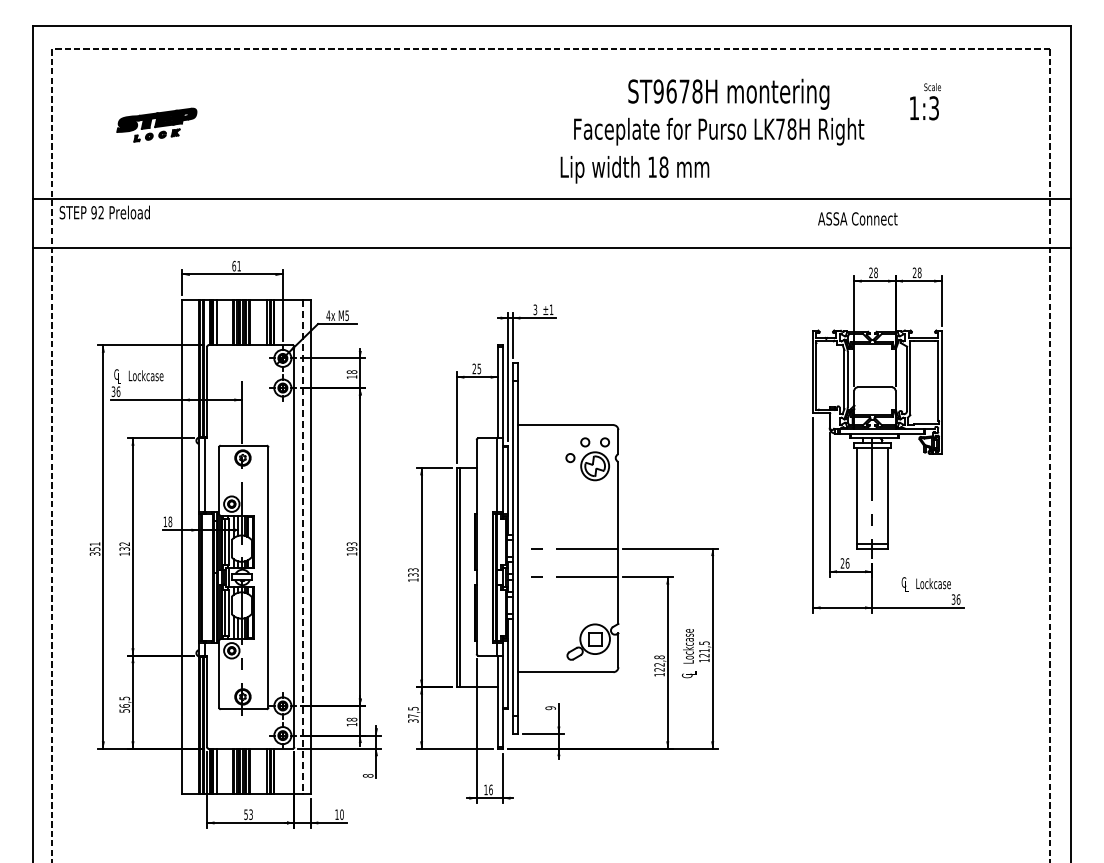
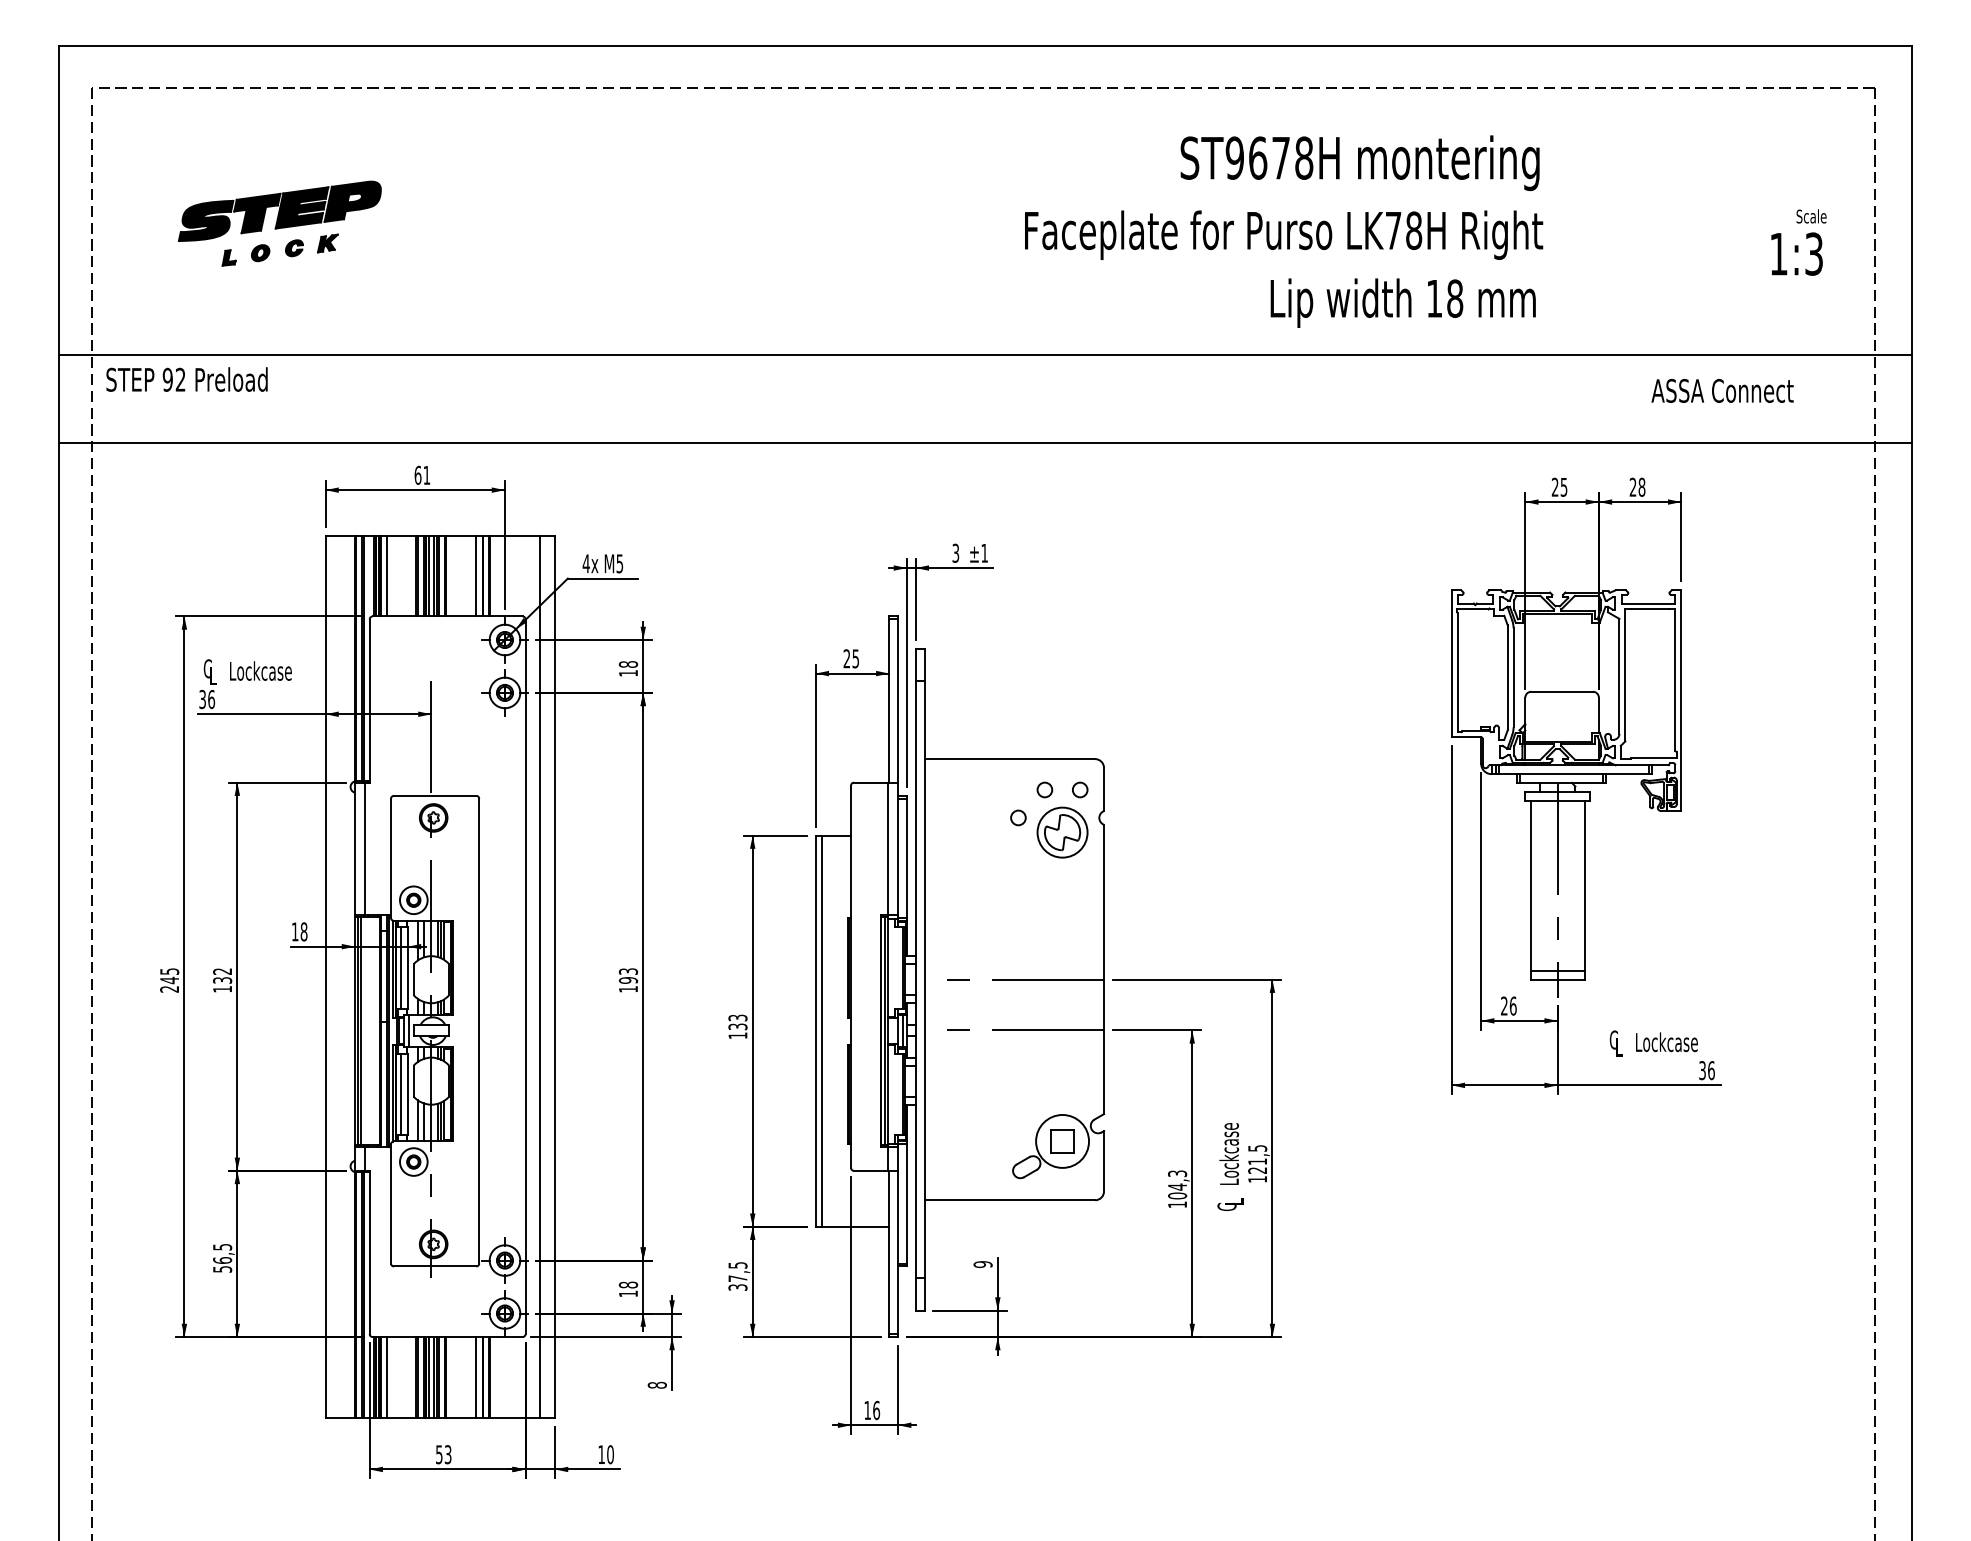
text: (728, 93) -> (1359, 161), moved
text: (925, 101) -> (1798, 241), moved
part: (156, 124) -> (279, 222), size x1.43
text: (634, 169) -> (1402, 302), moved
text: (857, 218) -> (1722, 390), moved
text: (875, 272) -> (1563, 486), 28 -> 25
line: (302, 547) -> (540, 977), dashed -> solid
text: (94, 548) -> (168, 979), 351 -> 245
text: (659, 663) -> (1177, 1184), 122,8 -> 104,3

